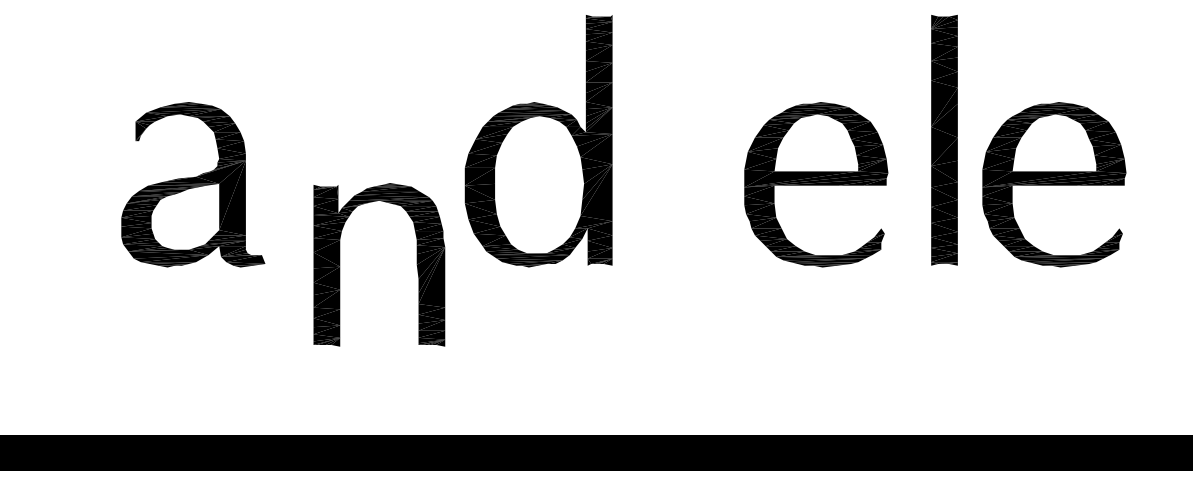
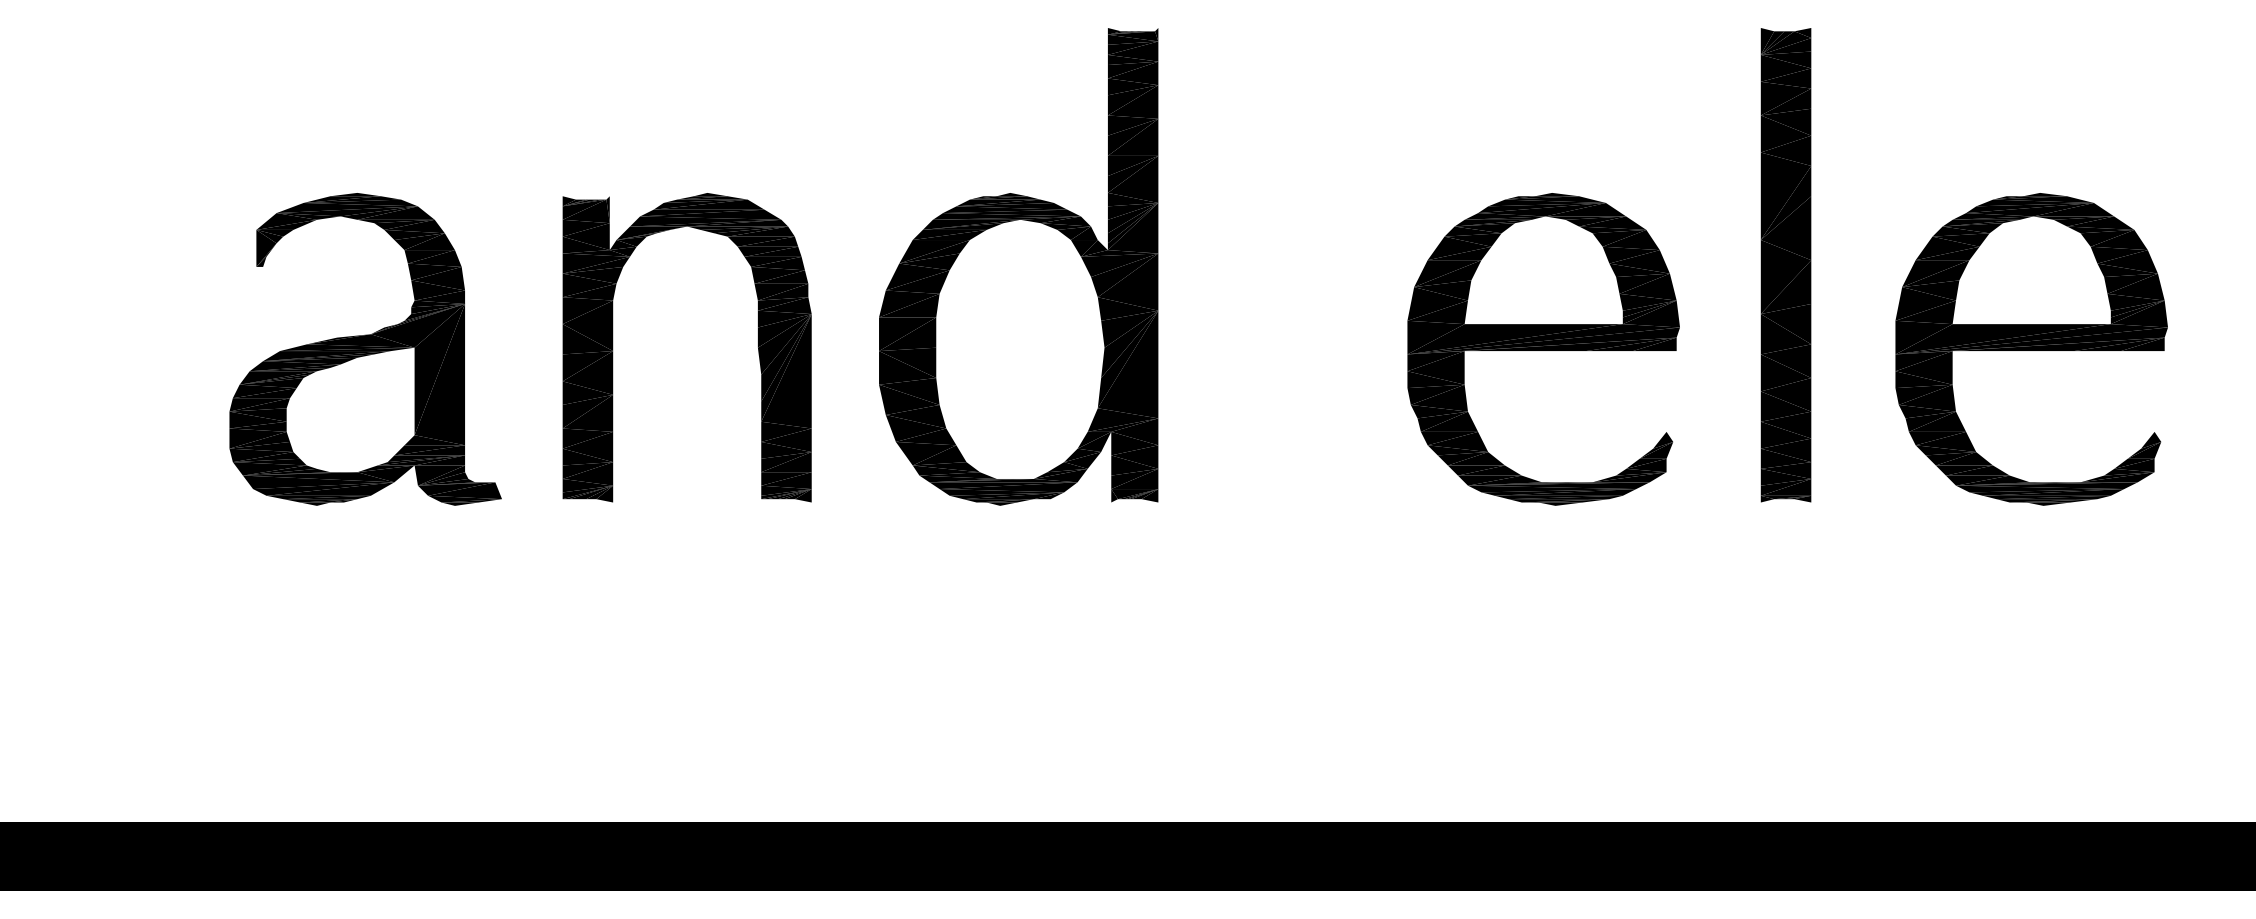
part: (1054, 184) -> (2031, 348), moved
part: (416, 264) -> (757, 346), moved

